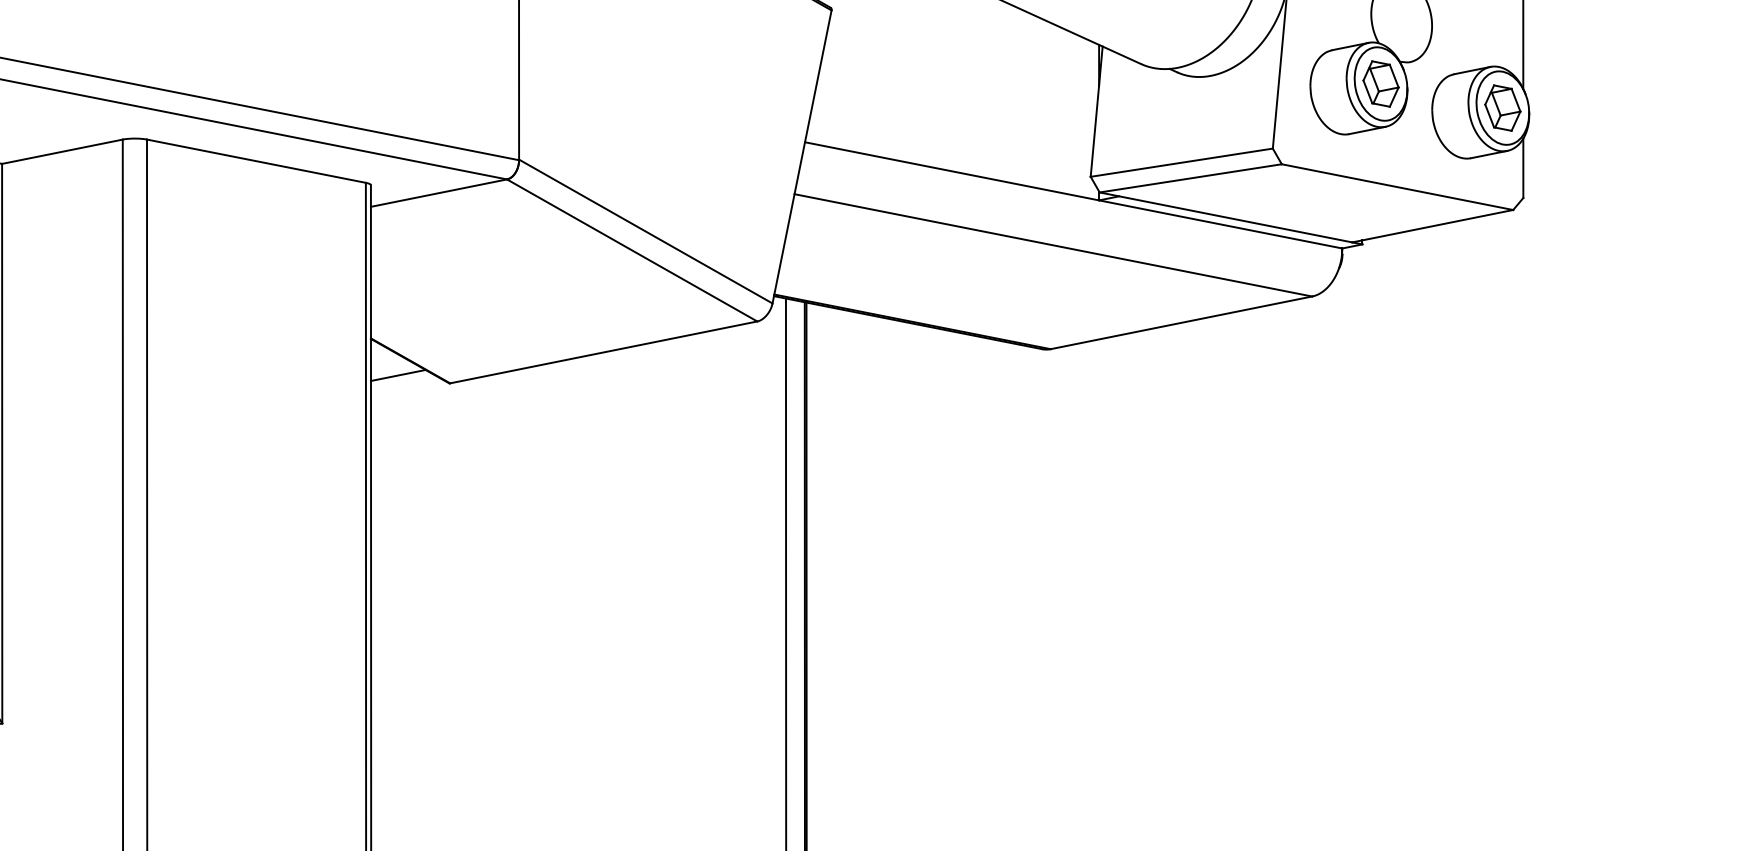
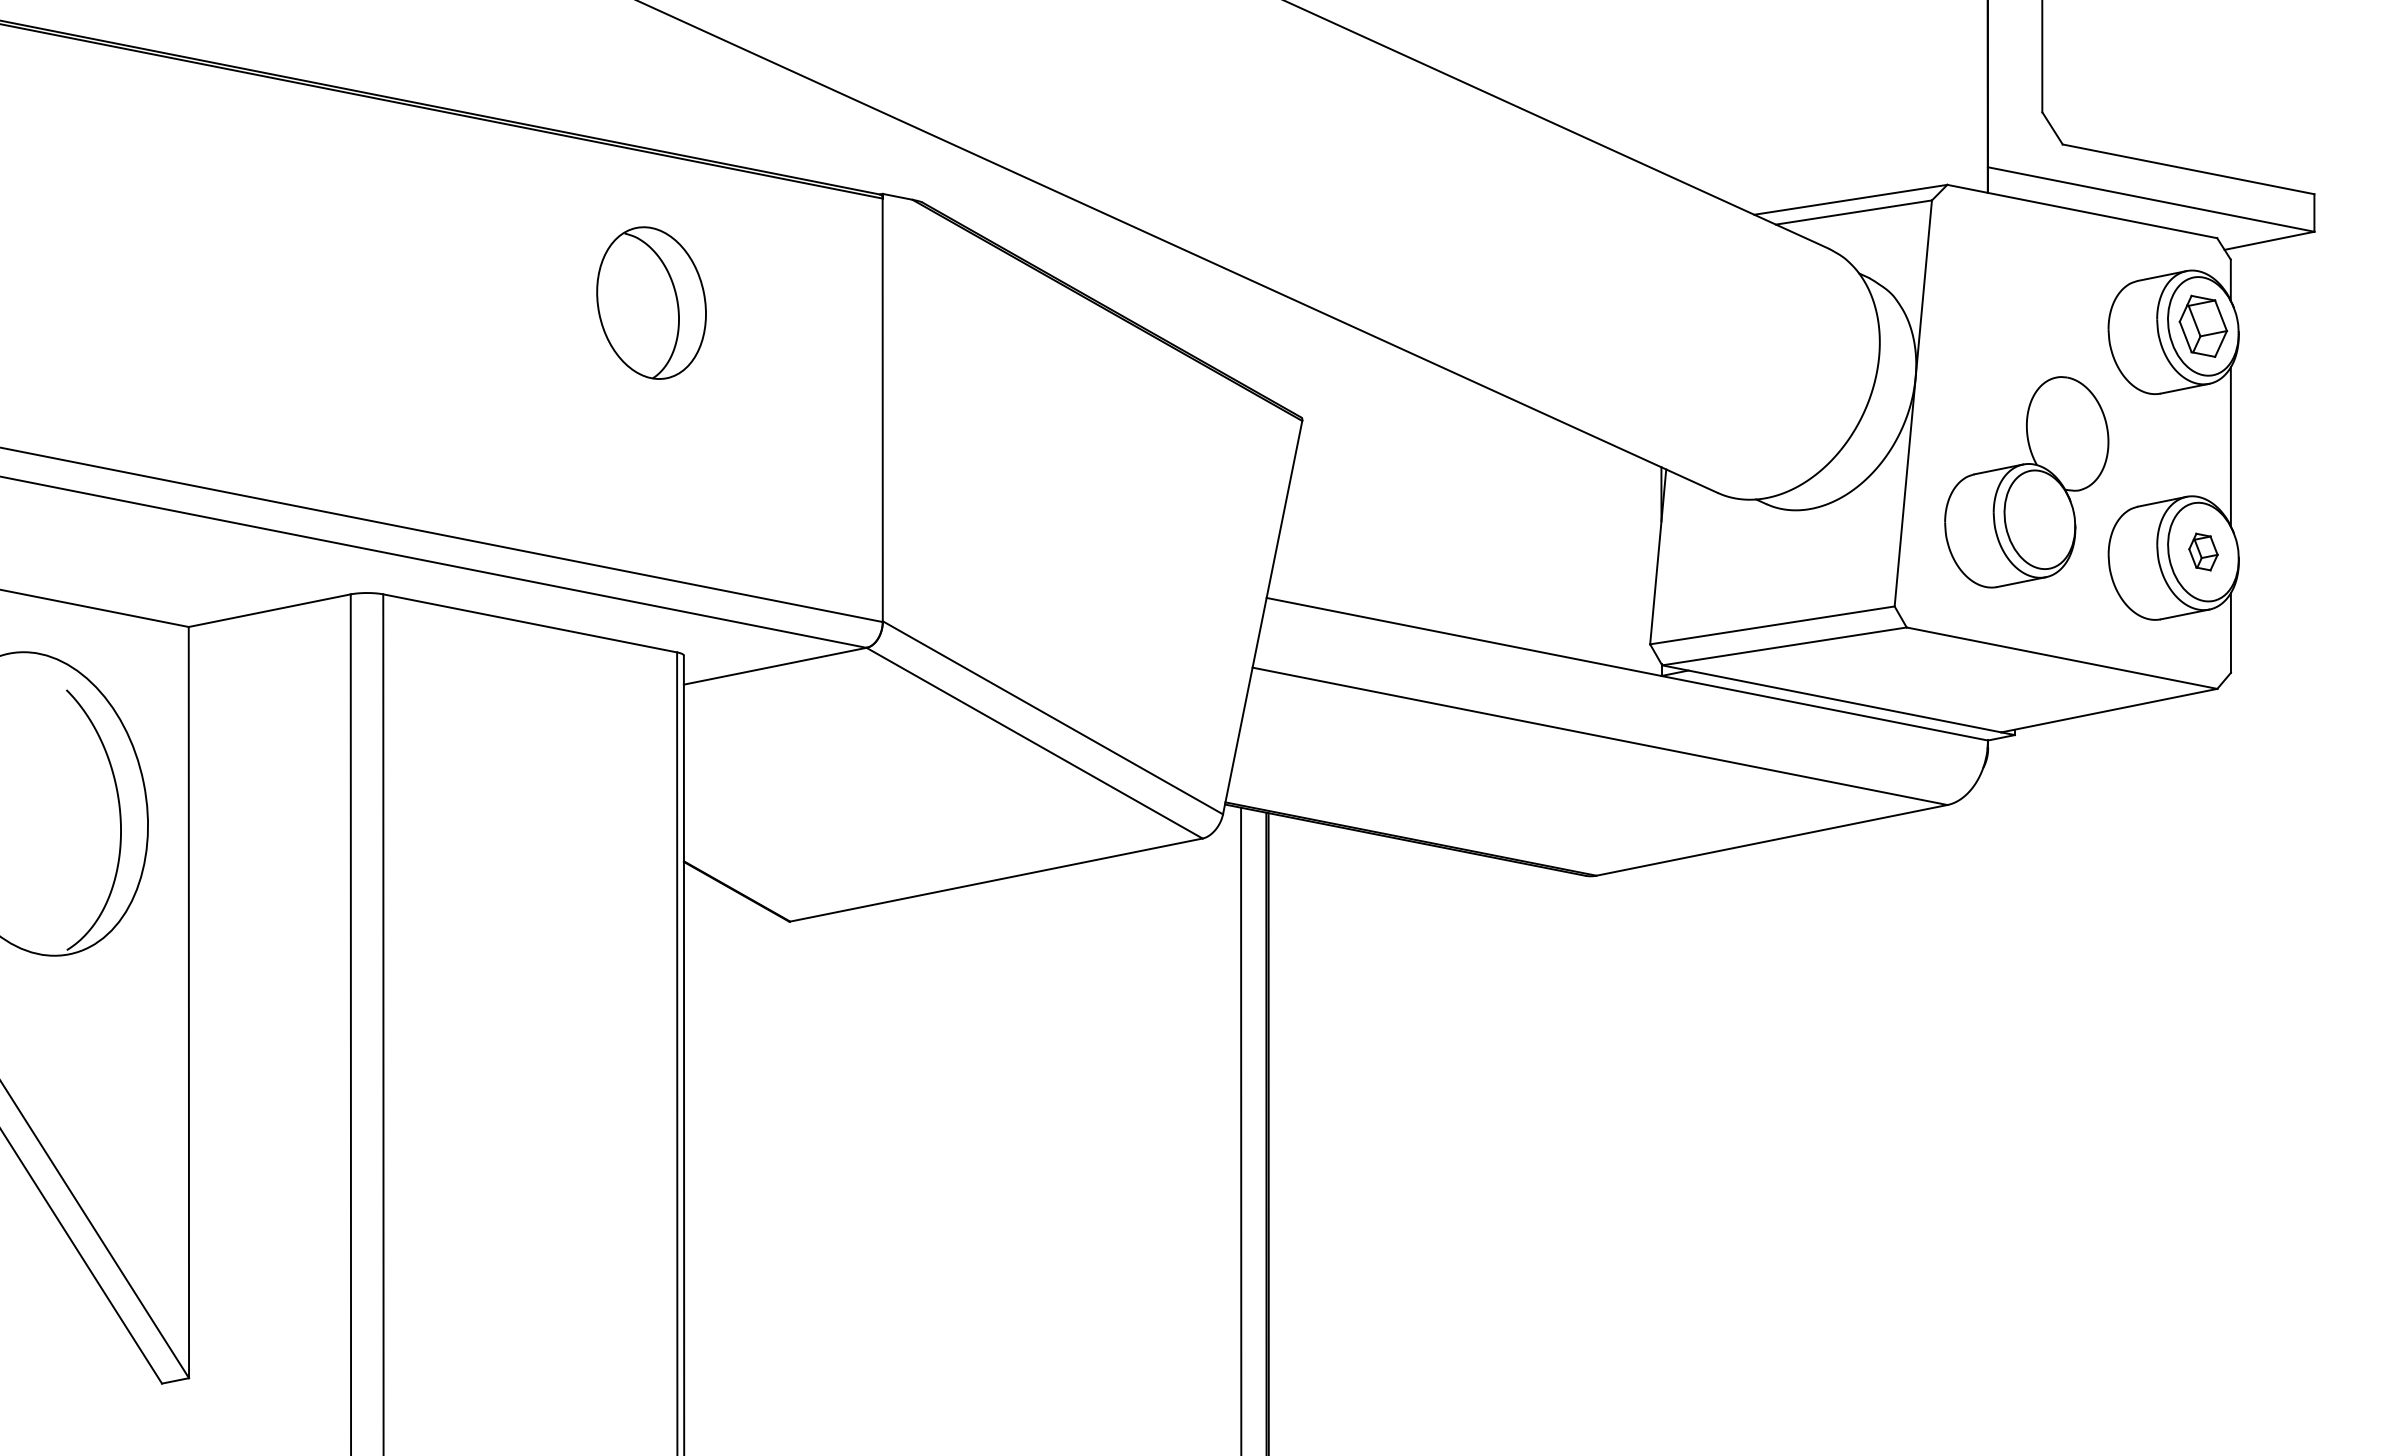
part: (1380, 83) -> (2039, 519), removed
part: (1502, 107) -> (2203, 551), size x0.6
line: (398, 375) -> (720, 910), removed

